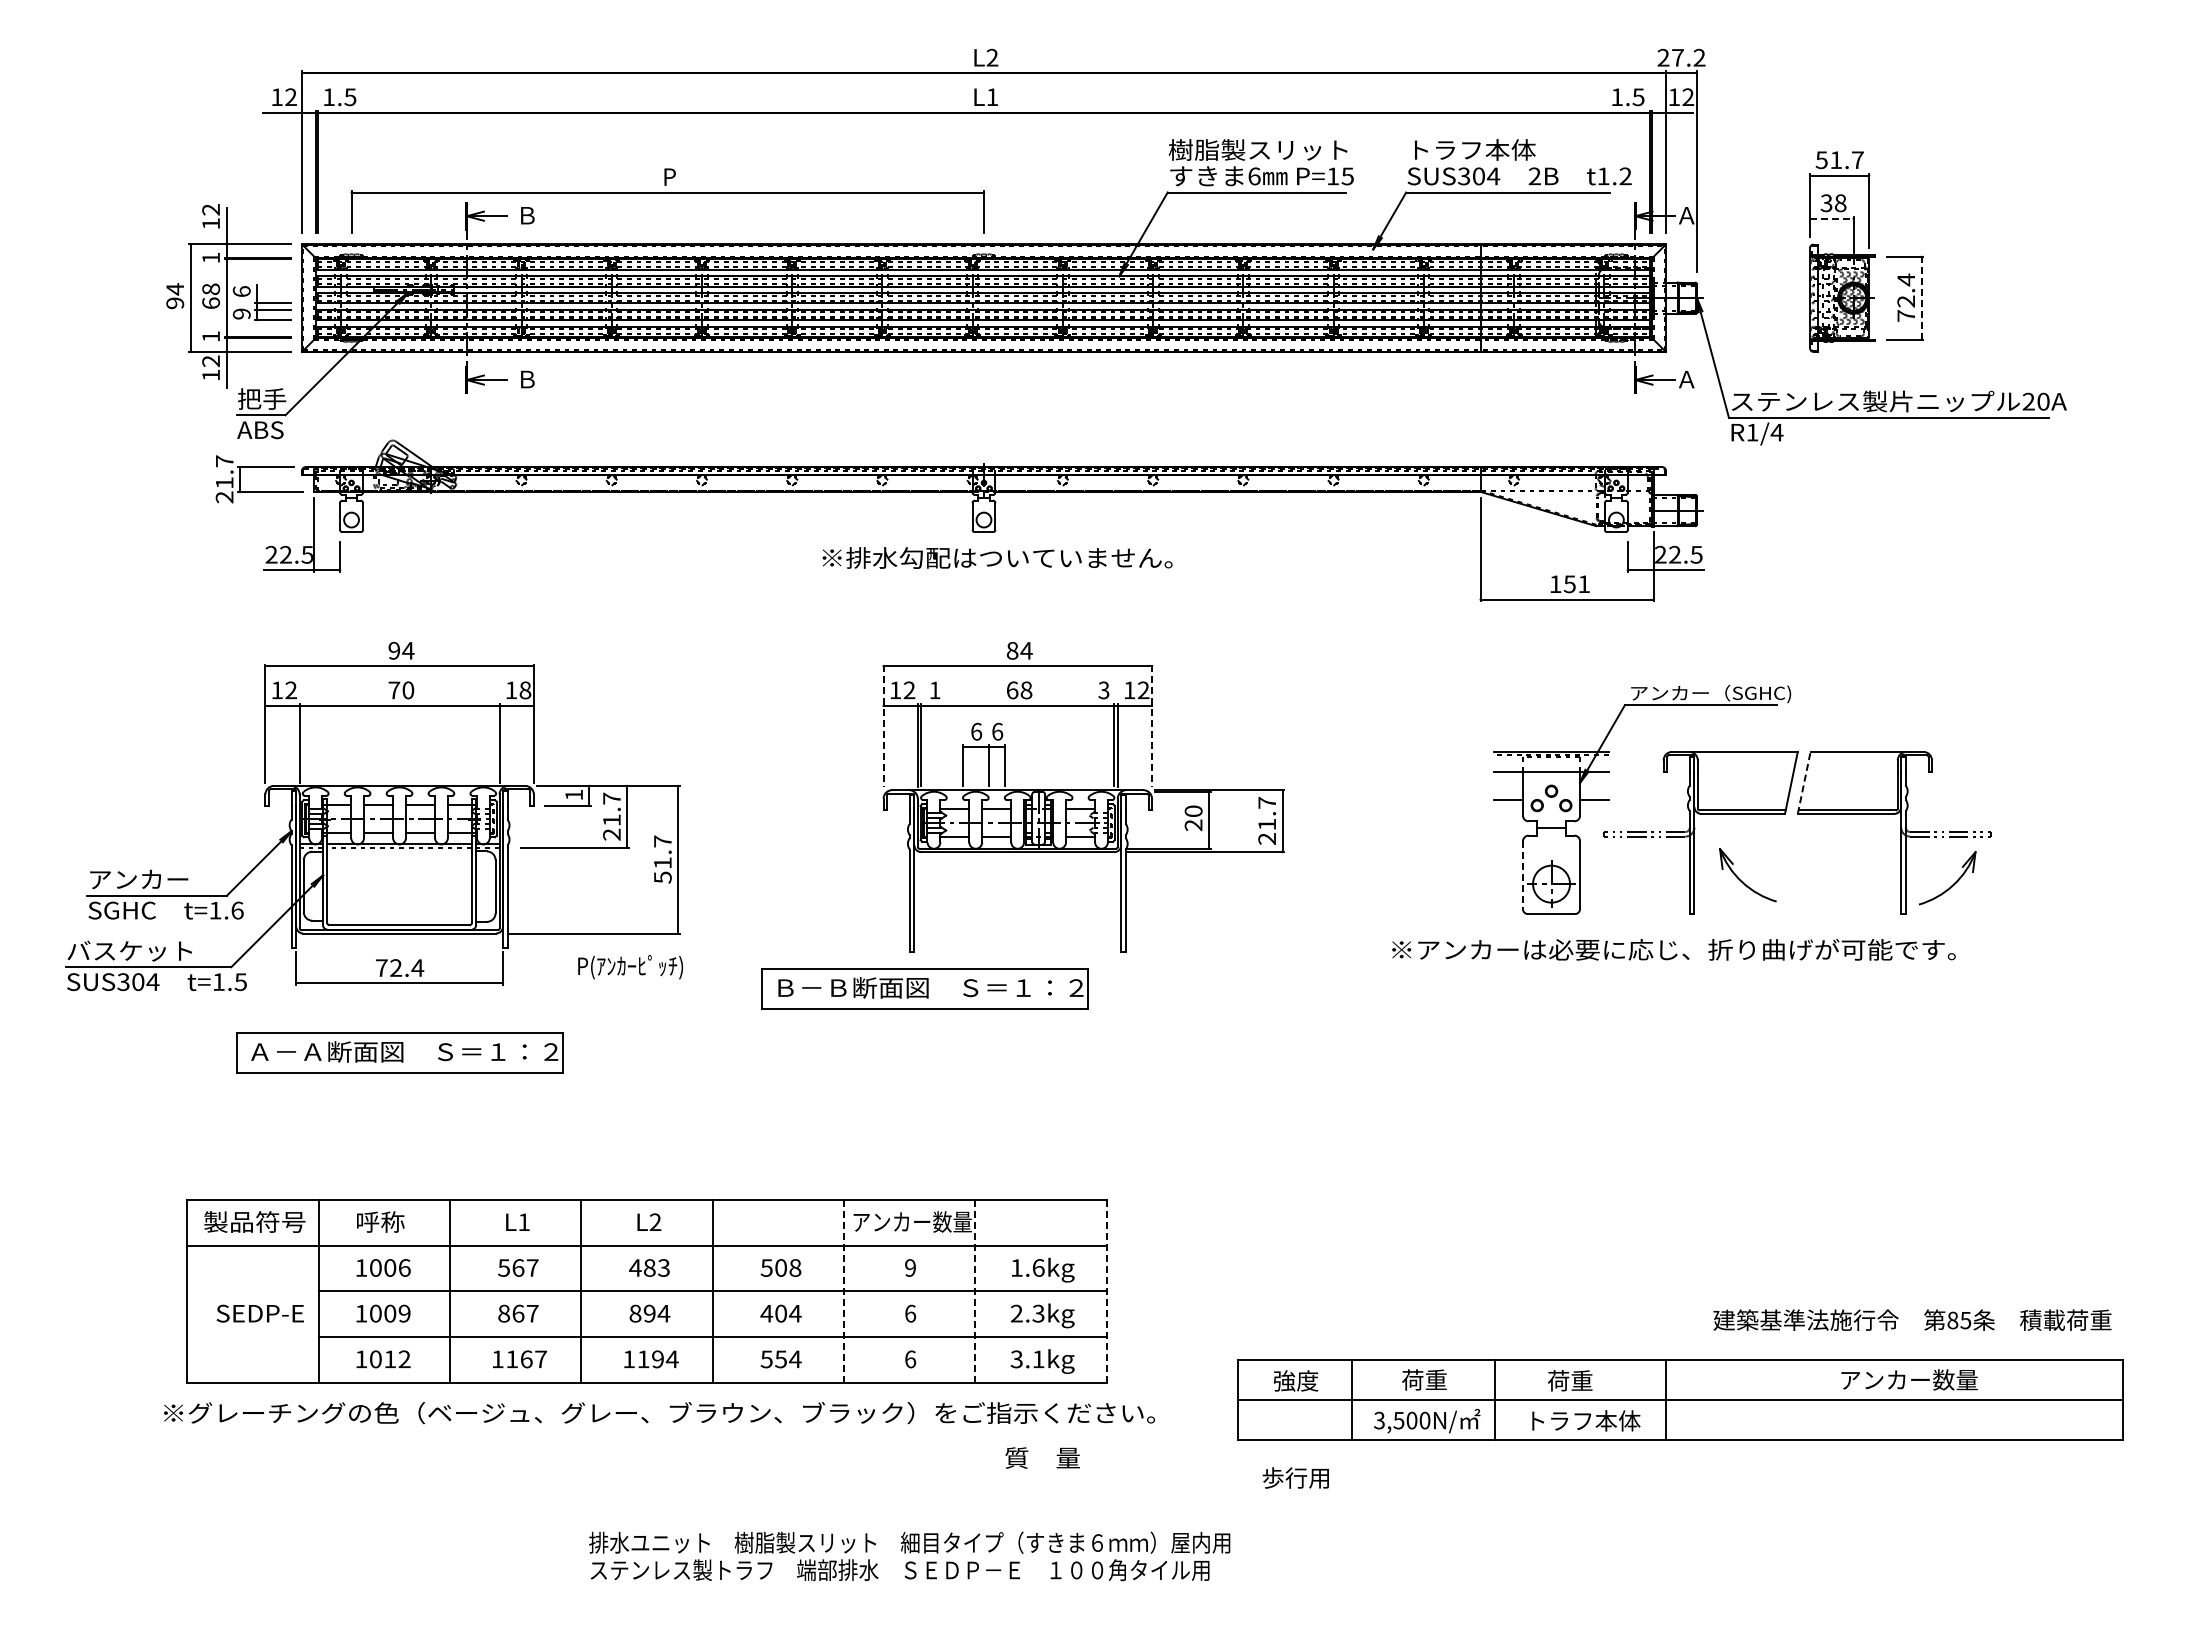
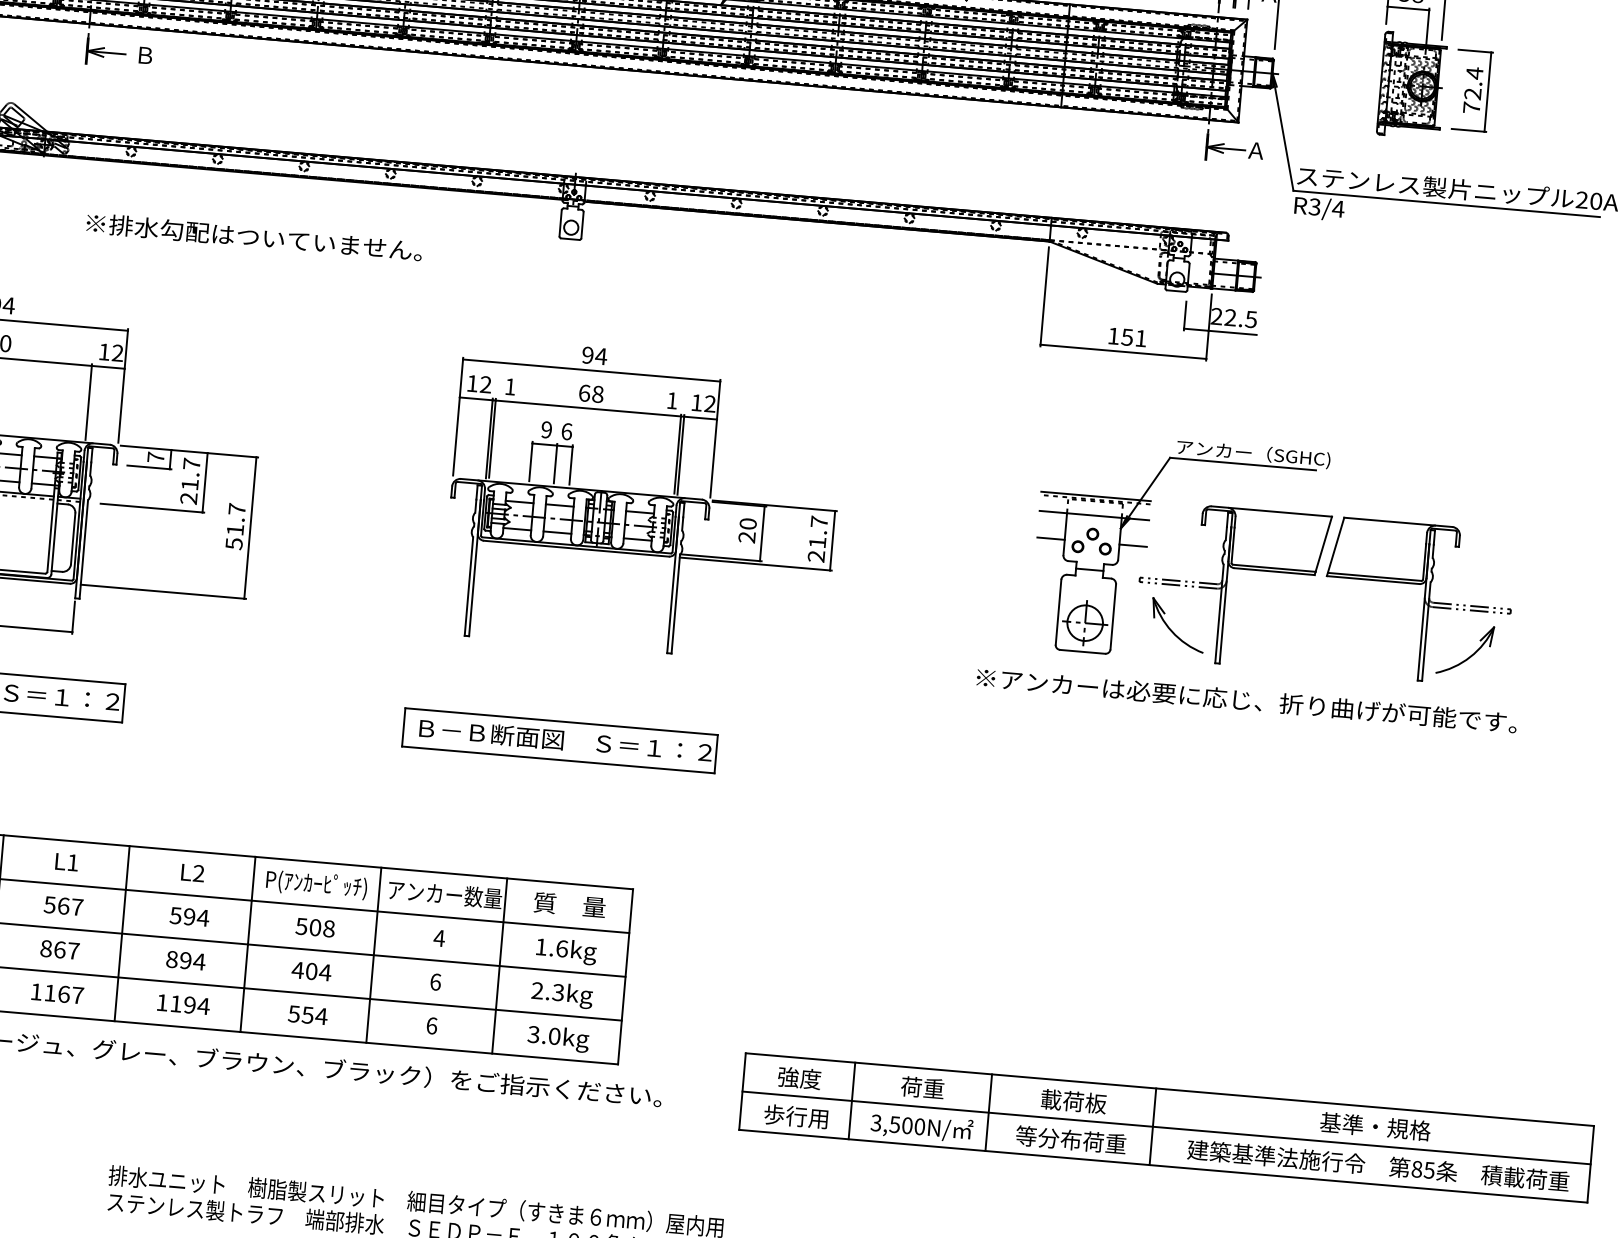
line: (1831, 218) -> (1408, 8), dashed -> solid
line: (1921, 297) -> (1487, 91), dashed -> solid
text: (1752, 432) -> (1314, 206), R1/4 -> R3/4
text: (997, 557) -> (254, 236), moved
text: (1012, 650) -> (587, 355), 84 -> 94
text: (525, 690) -> (117, 353), 18 -> 12
text: (1103, 690) -> (671, 400), 3 -> 1
line: (883, 726) -> (458, 417), dashed -> solid
line: (1152, 726) -> (715, 439), dashed -> solid
text: (976, 731) -> (546, 429), 6 -> 9
line: (1804, 782) -> (1335, 546), dashed -> solid
text: (573, 794) -> (155, 456), 1 -> 7
line: (1522, 875) -> (1058, 612), dashed -> solid
part: (1742, 880) -> (1172, 630), moved
text: (1673, 949) -> (1246, 700), moved
text: (630, 967) -> (316, 884), moved
part: (924, 988) -> (559, 740), moved
text: (649, 1267) -> (189, 916), 483 -> 594
text: (910, 1267) -> (439, 937), 9 -> 4
line: (844, 1290) -> (374, 954), dashed -> solid
line: (975, 1290) -> (499, 965), dashed -> solid
line: (1106, 1290) -> (625, 975), dashed -> solid
text: (1912, 1319) -> (1378, 1165), moved
text: (1038, 1359) -> (554, 1036), 3.1kg -> 3.0kg
text: (1908, 1379) -> (1386, 1127), アンカー数量 -> 基準・規格
text: (1581, 1380) -> (1073, 1101), 荷重 -> 載荷板
text: (1582, 1420) -> (1070, 1139), トラフ本体 -> 等分布荷重
text: (1042, 1457) -> (569, 904), moved
text: (1295, 1477) -> (795, 1116), moved

